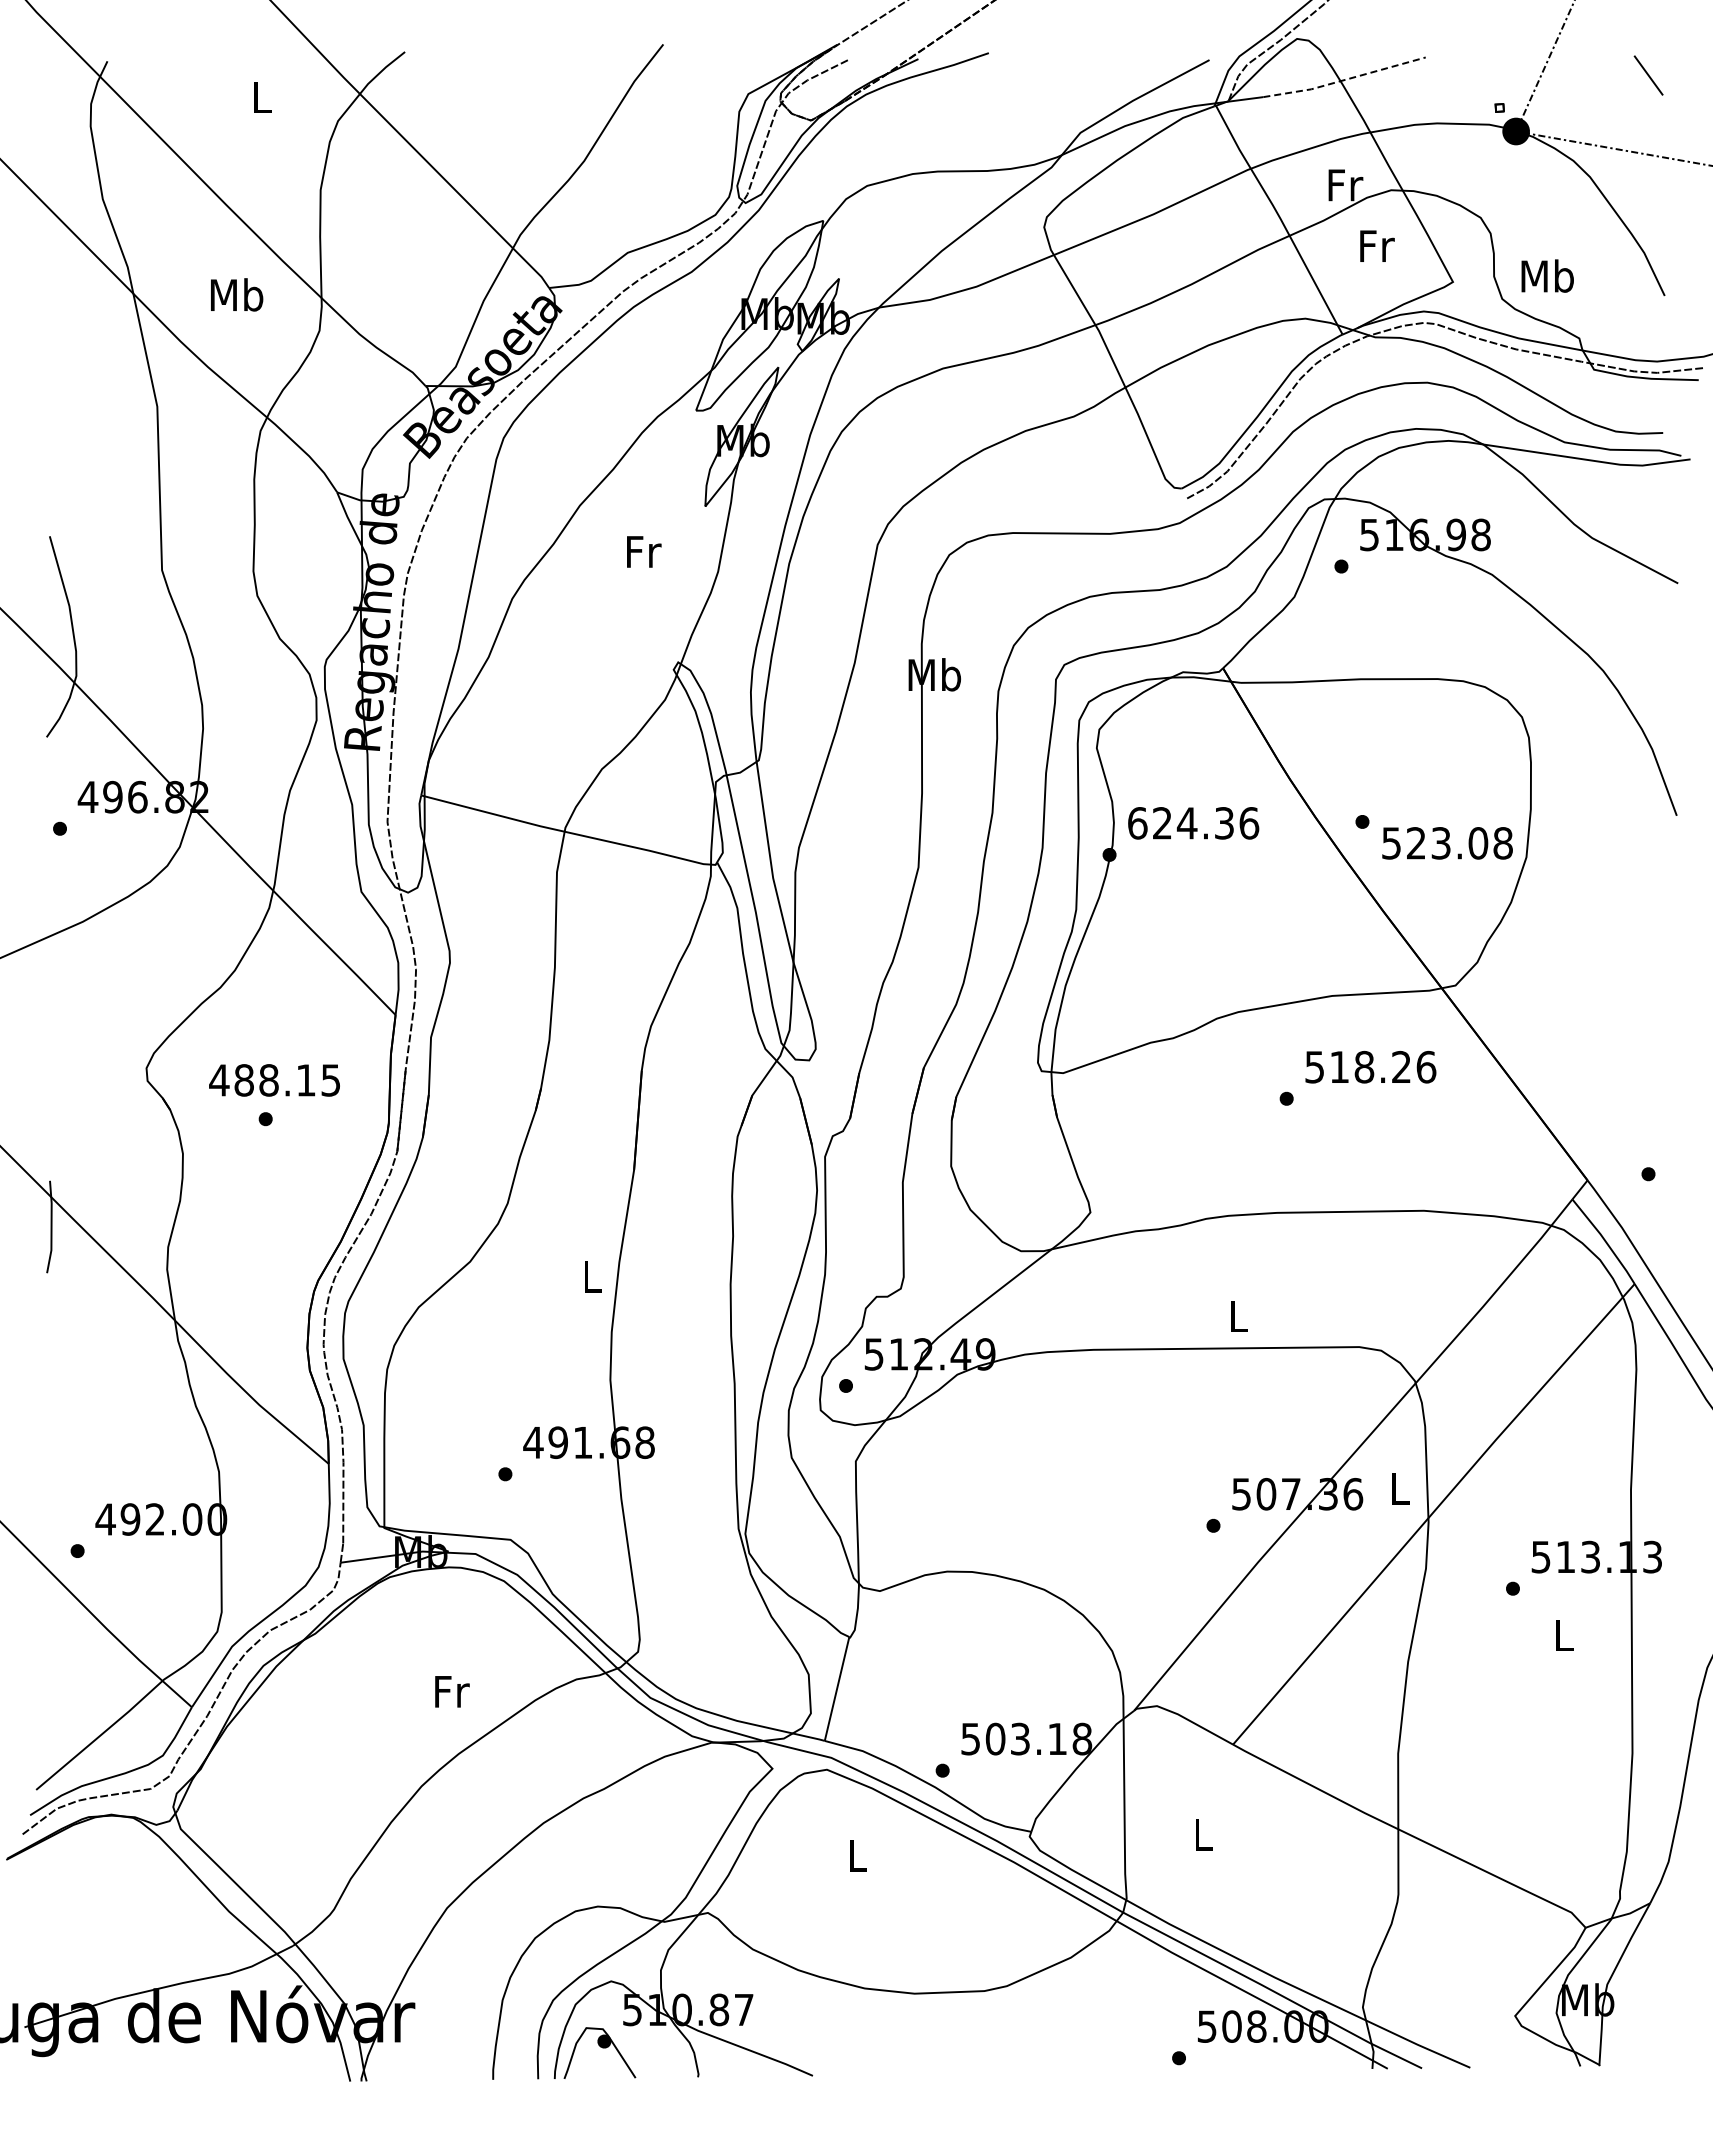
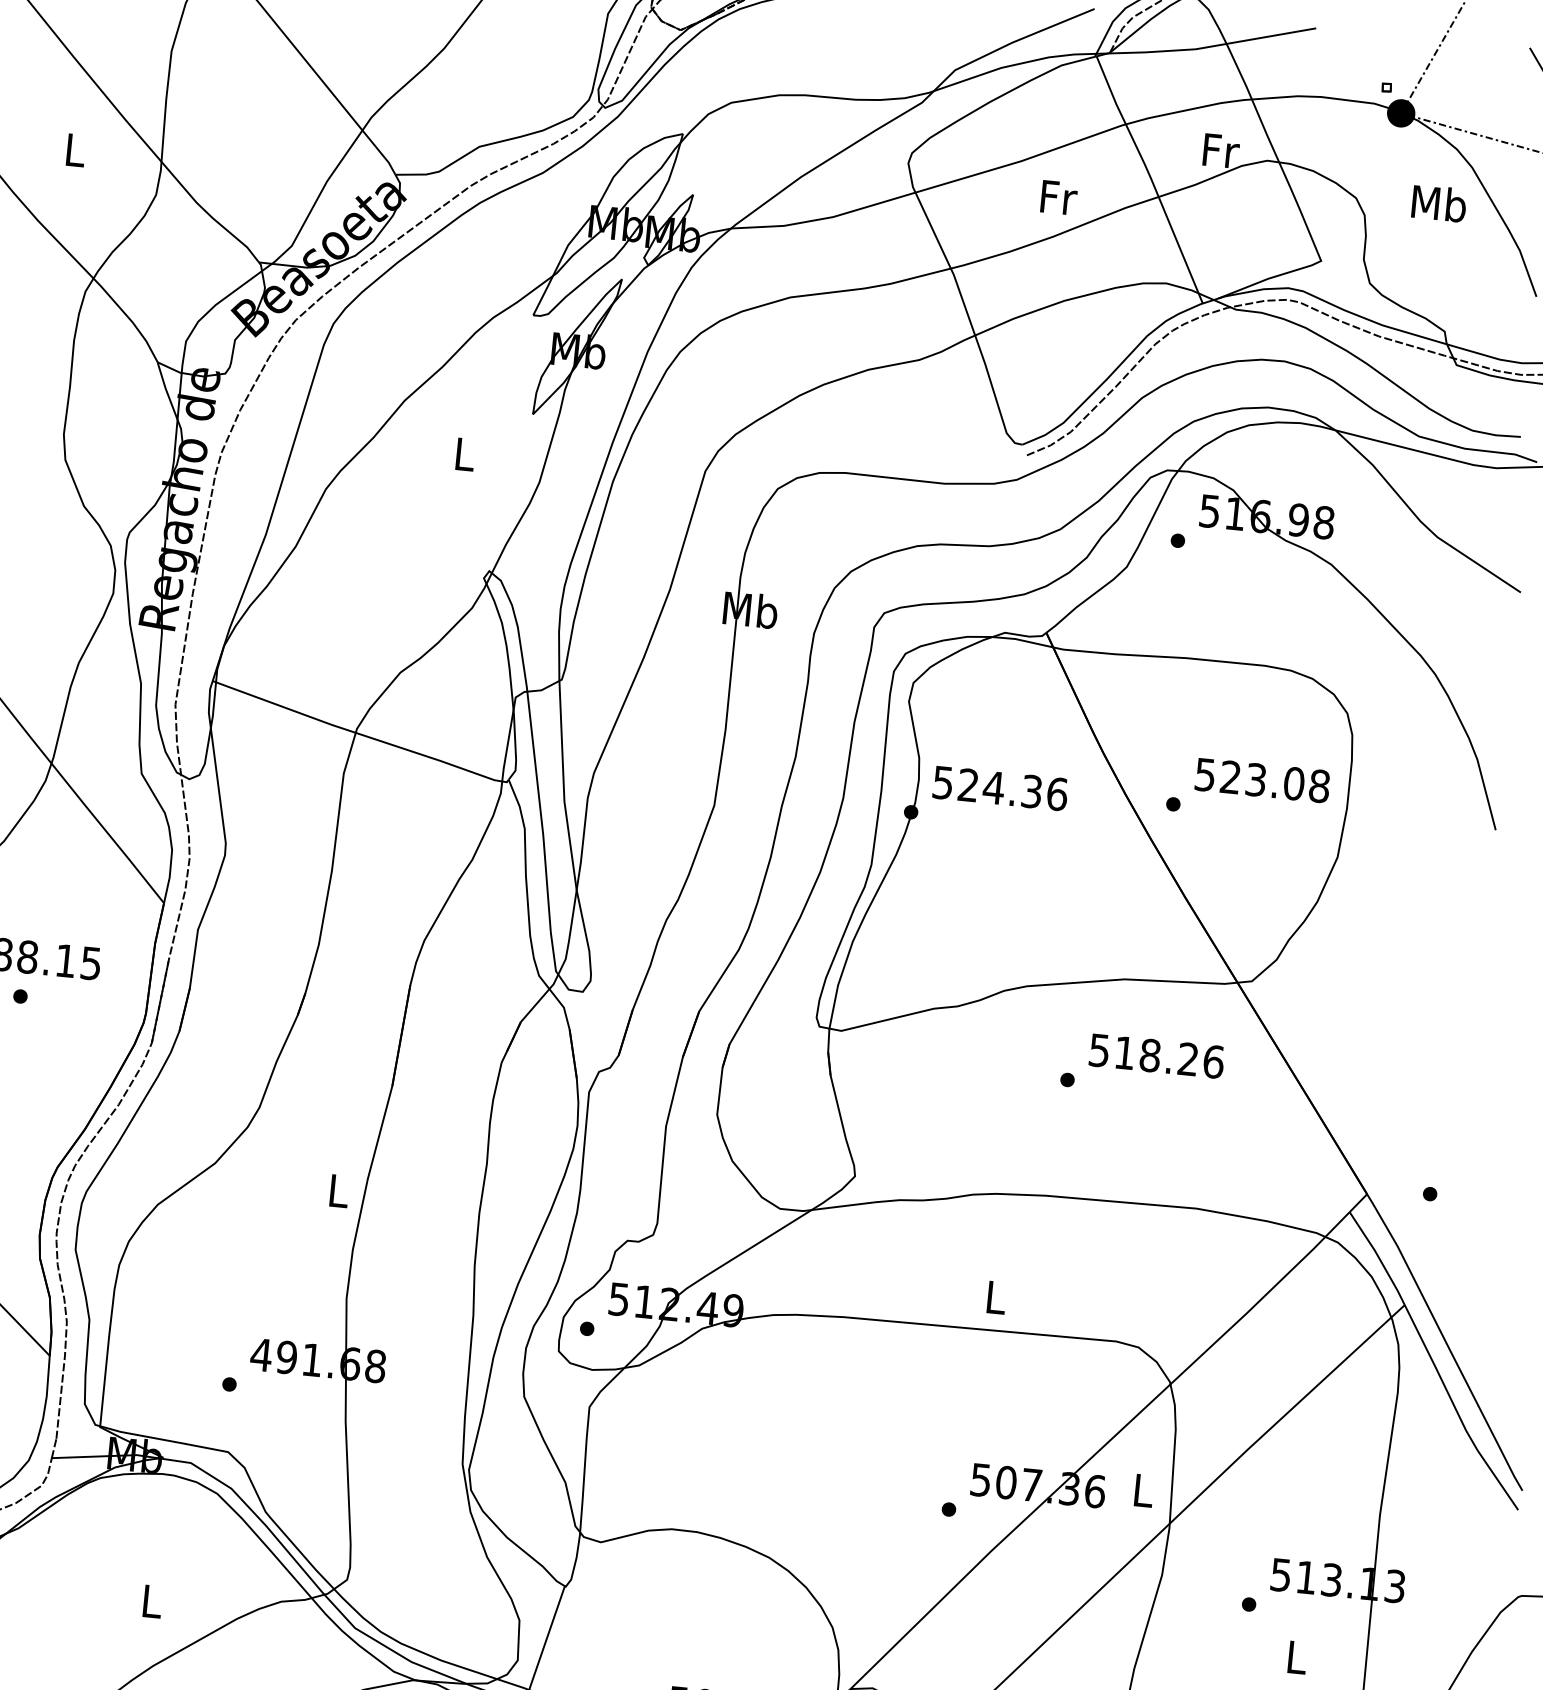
line: (1344, 79) -> (1230, 42), dashed -> solid
text: (1377, 245) -> (1059, 197), moved
text: (1547, 275) -> (1439, 202), moved
text: (237, 294) -> (75, 149), Mb -> L
text: (644, 551) -> (466, 454), Fr -> L
text: (1137, 823) -> (942, 782), 624.36 -> 524.36
text: (1447, 843) -> (1262, 780), moved
text: (452, 1691) -> (153, 1601), Fr -> L

